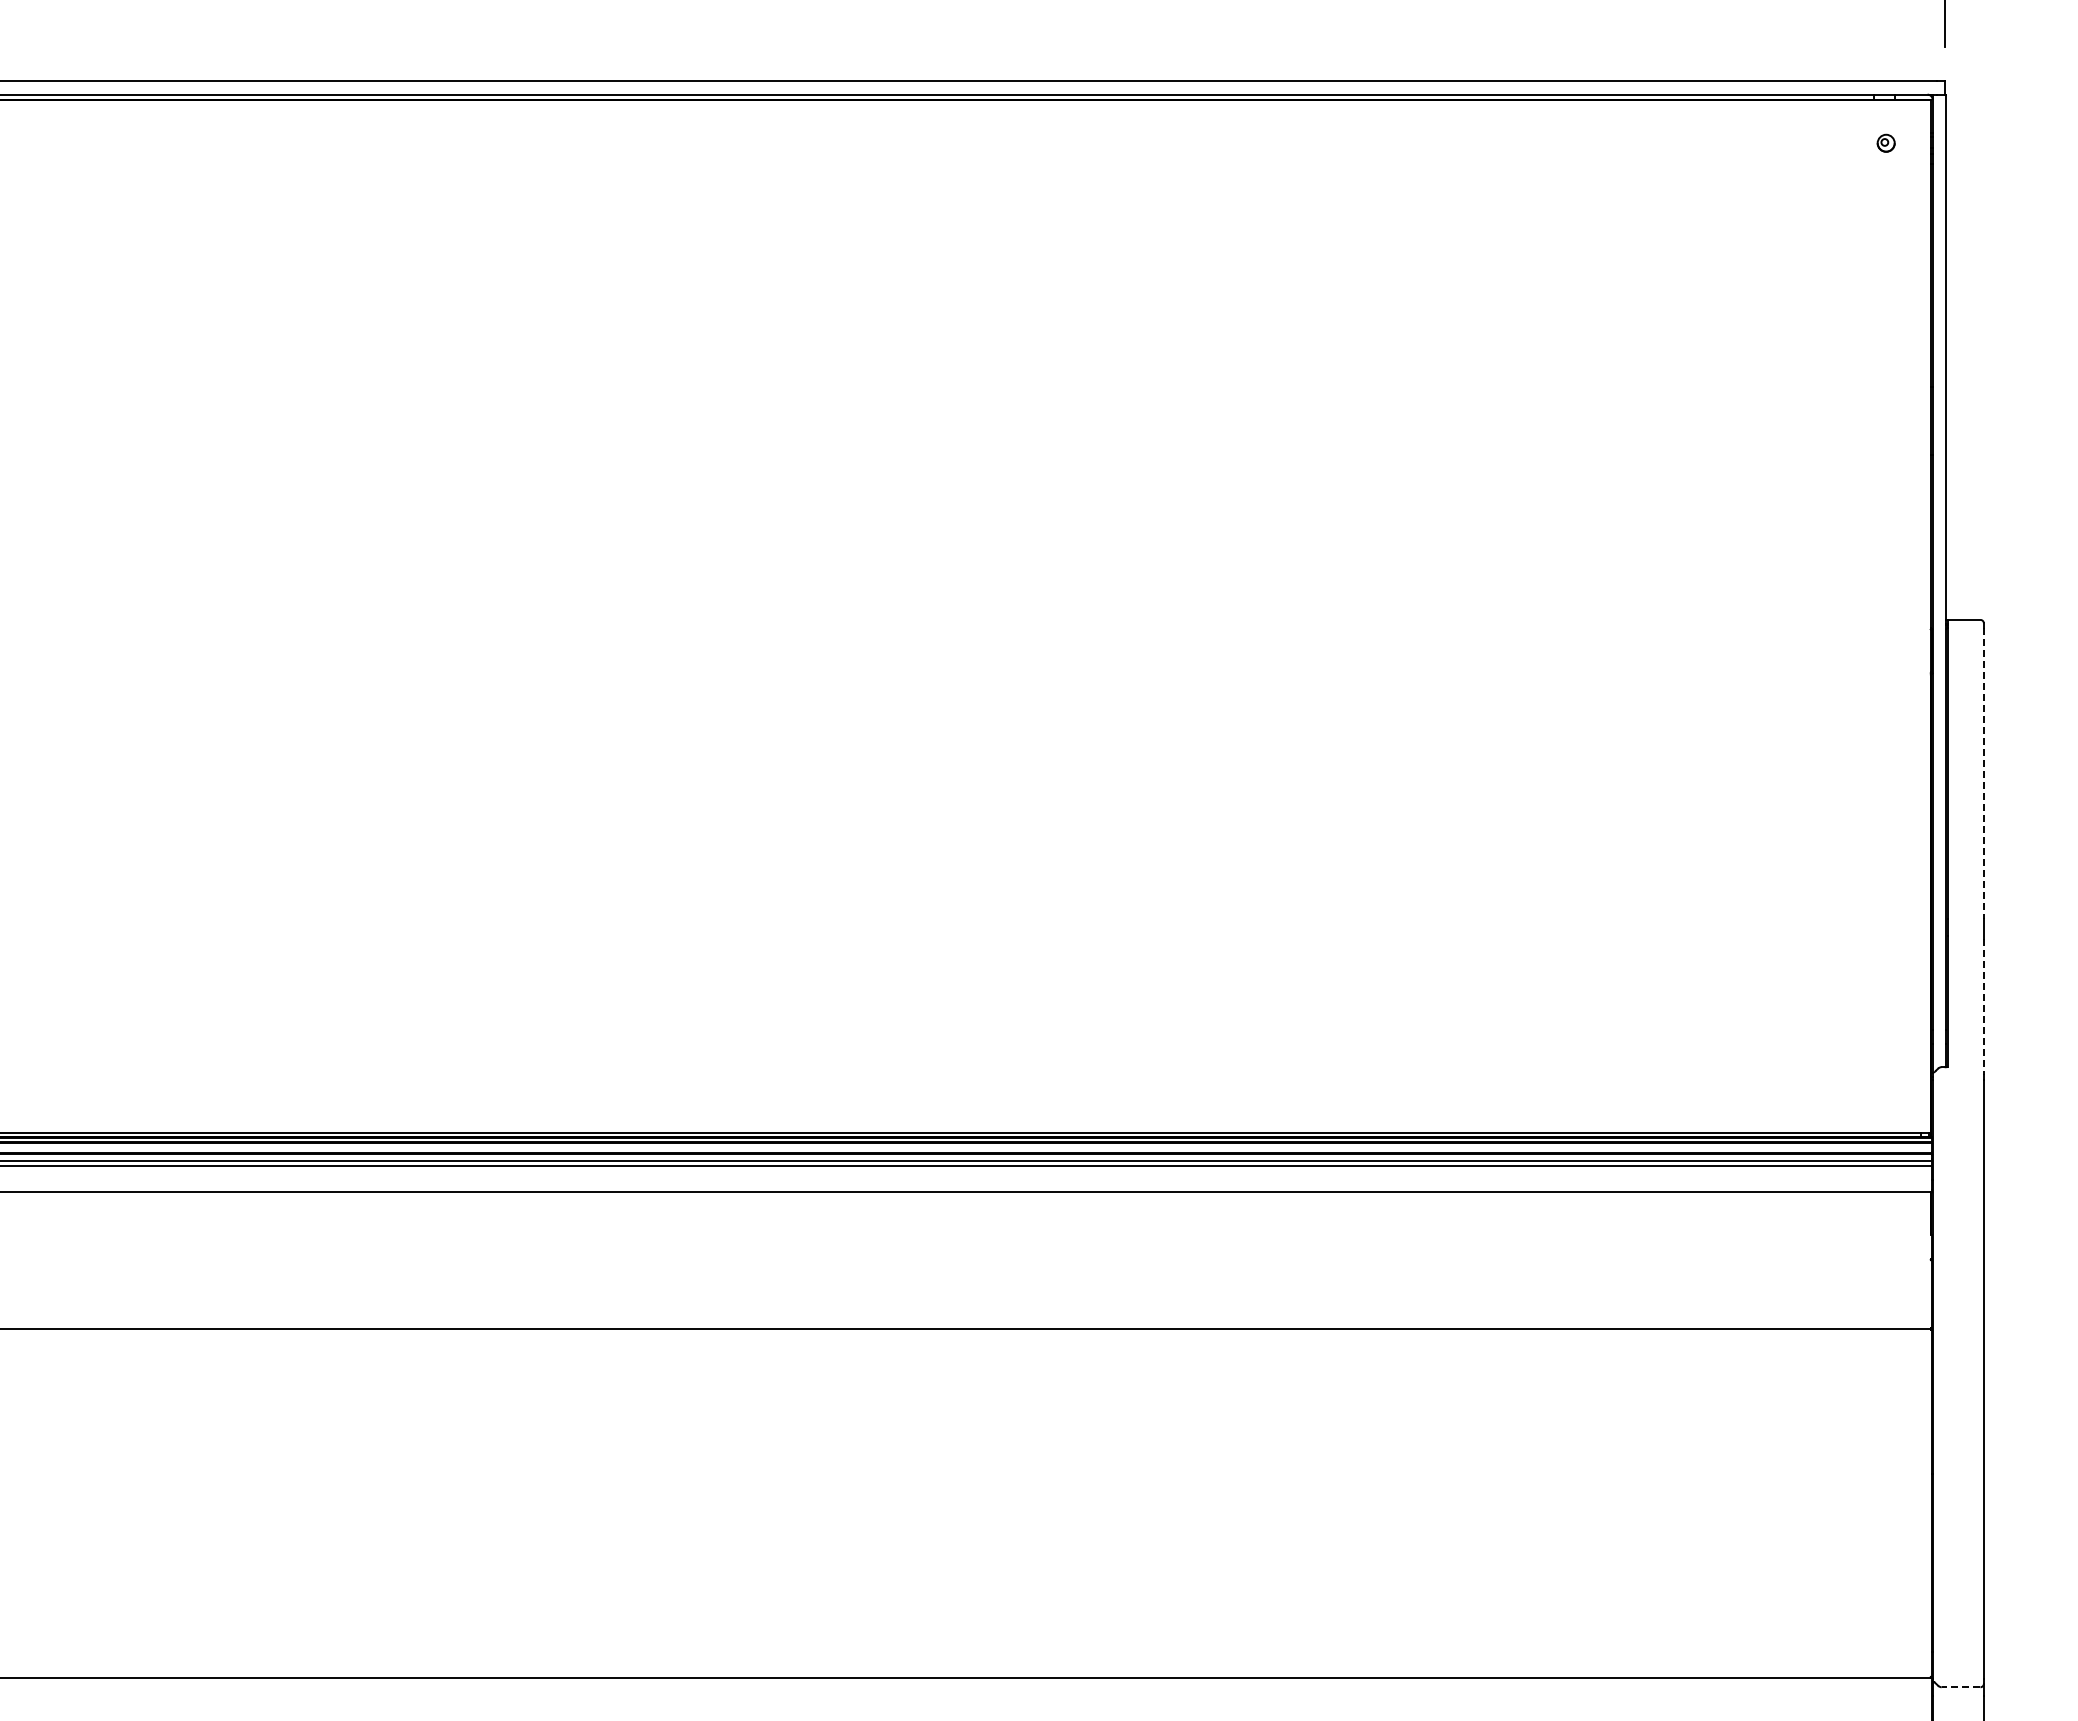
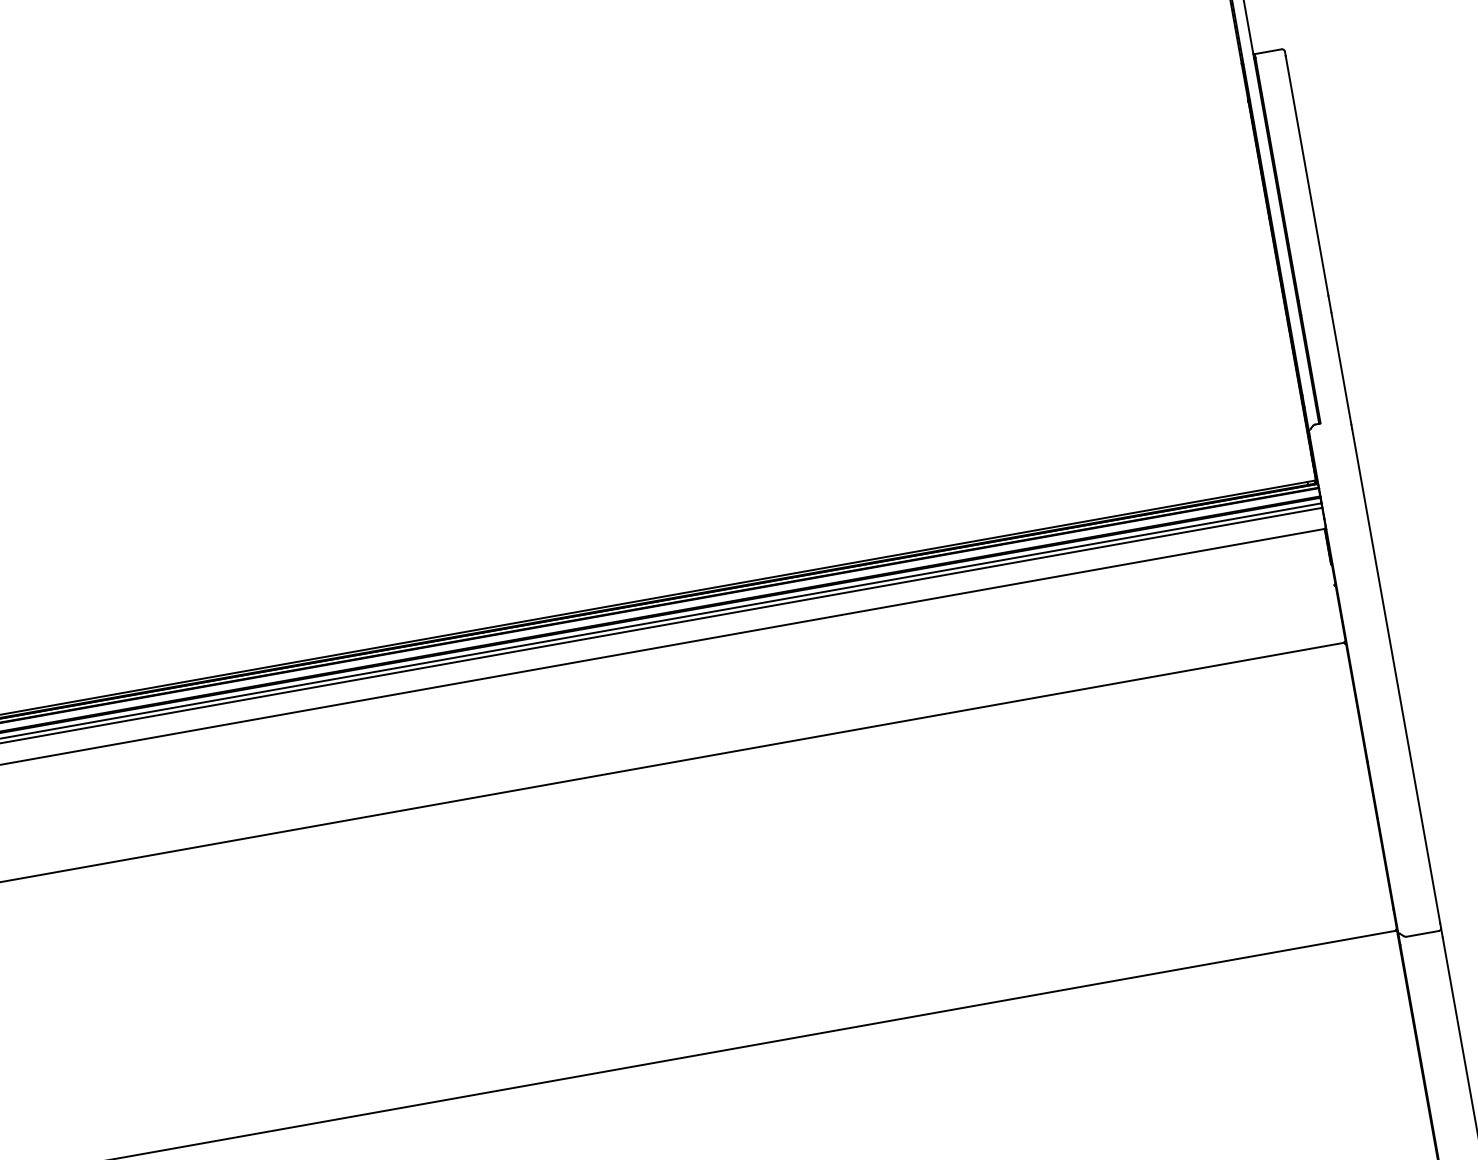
line: (1983, 774) -> (1306, 176), dashed -> solid
line: (1983, 1007) -> (1341, 369), dashed -> solid
line: (1960, 1687) -> (1422, 934), dashed -> solid

